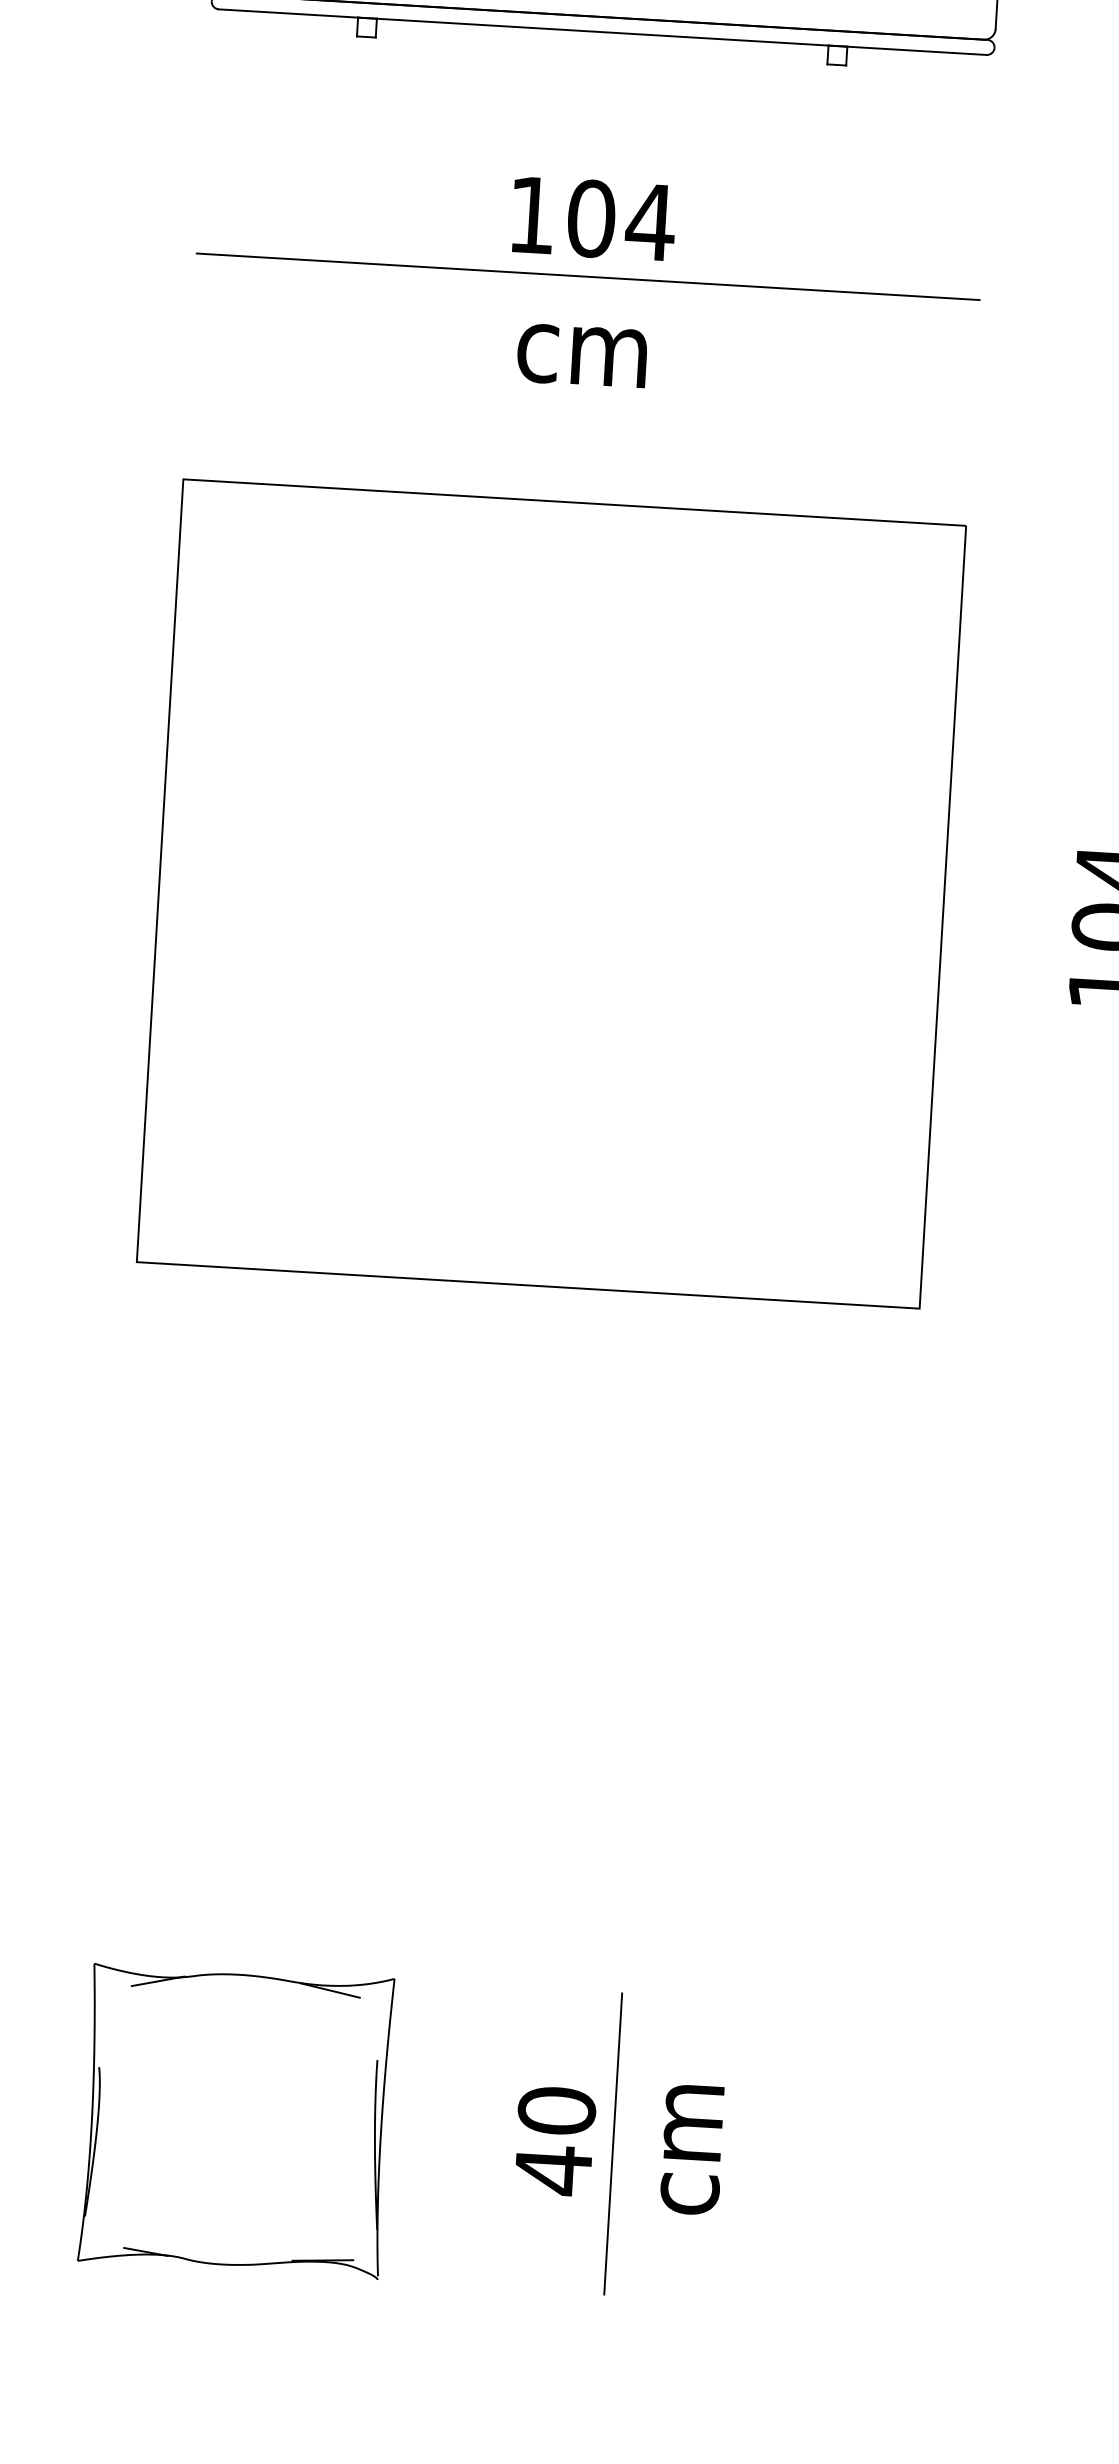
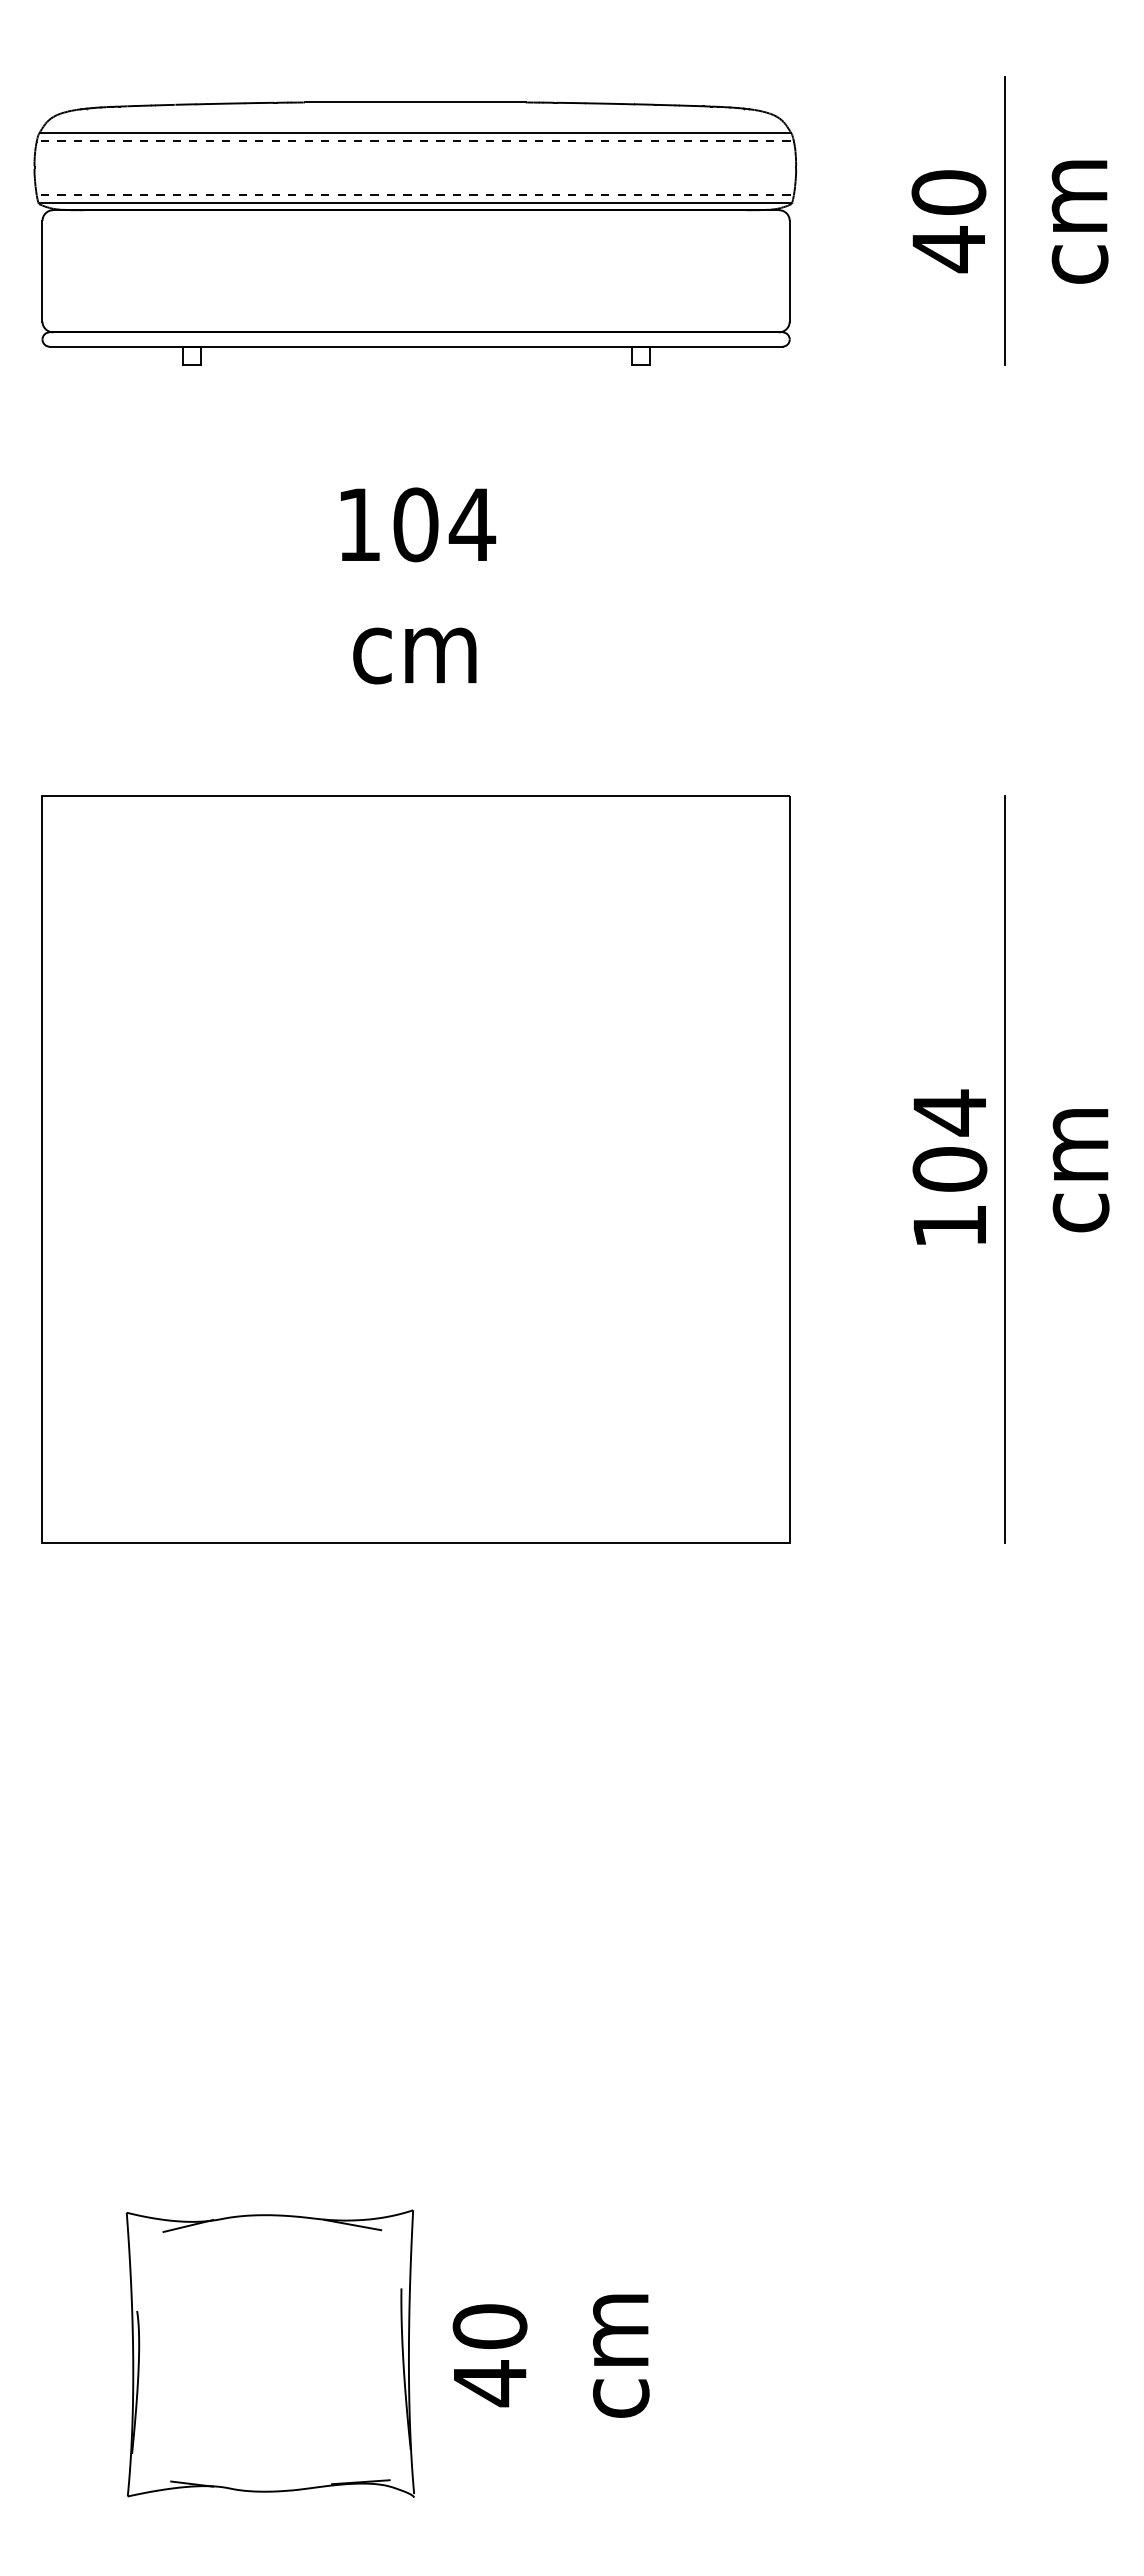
line: (587, 277) -> (415, 580), removed
part: (235, 2119) -> (269, 2353), moved
line: (613, 2143) -> (545, 2354), removed

